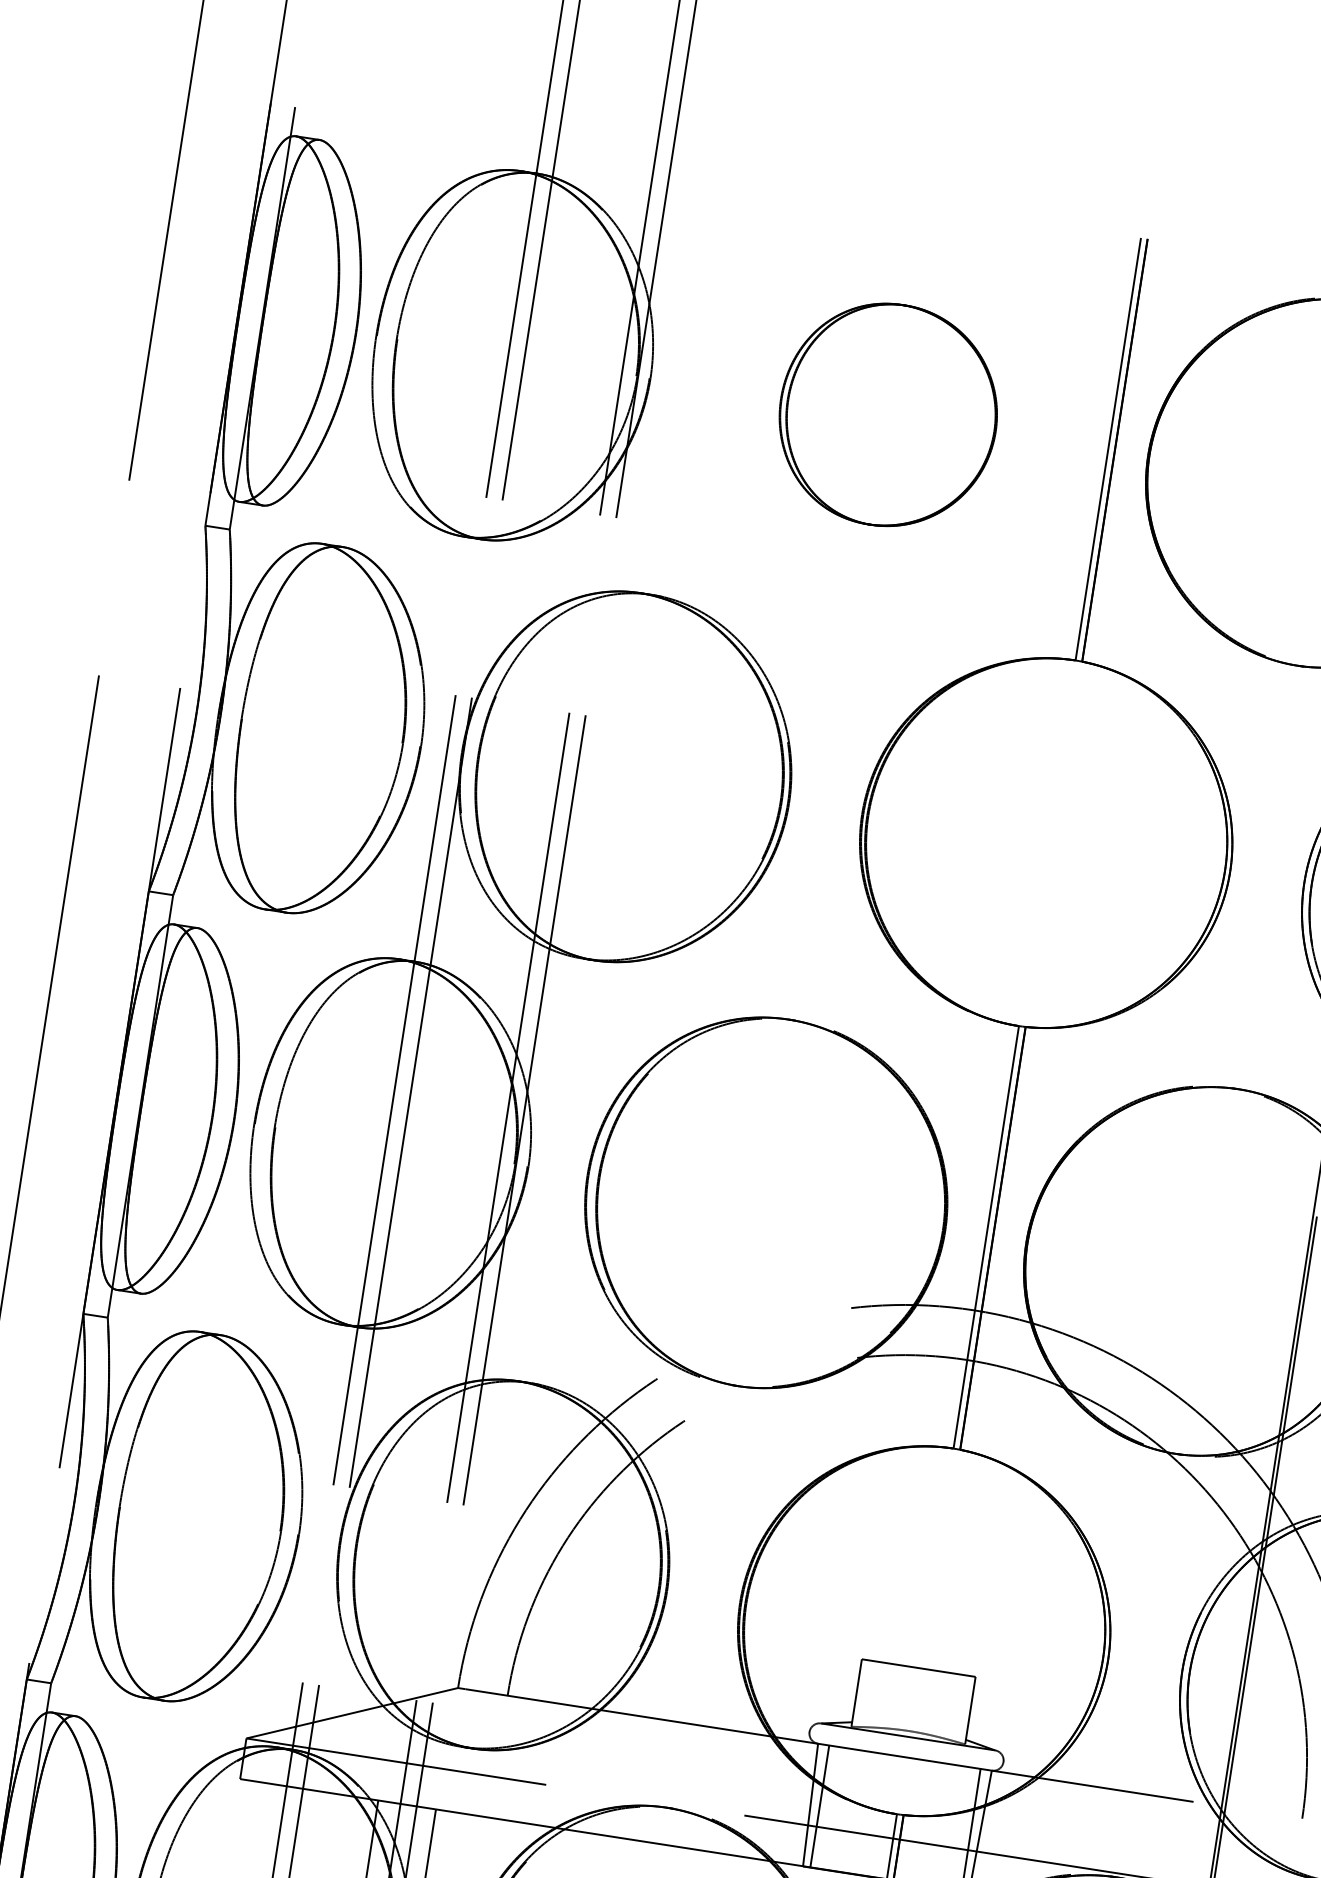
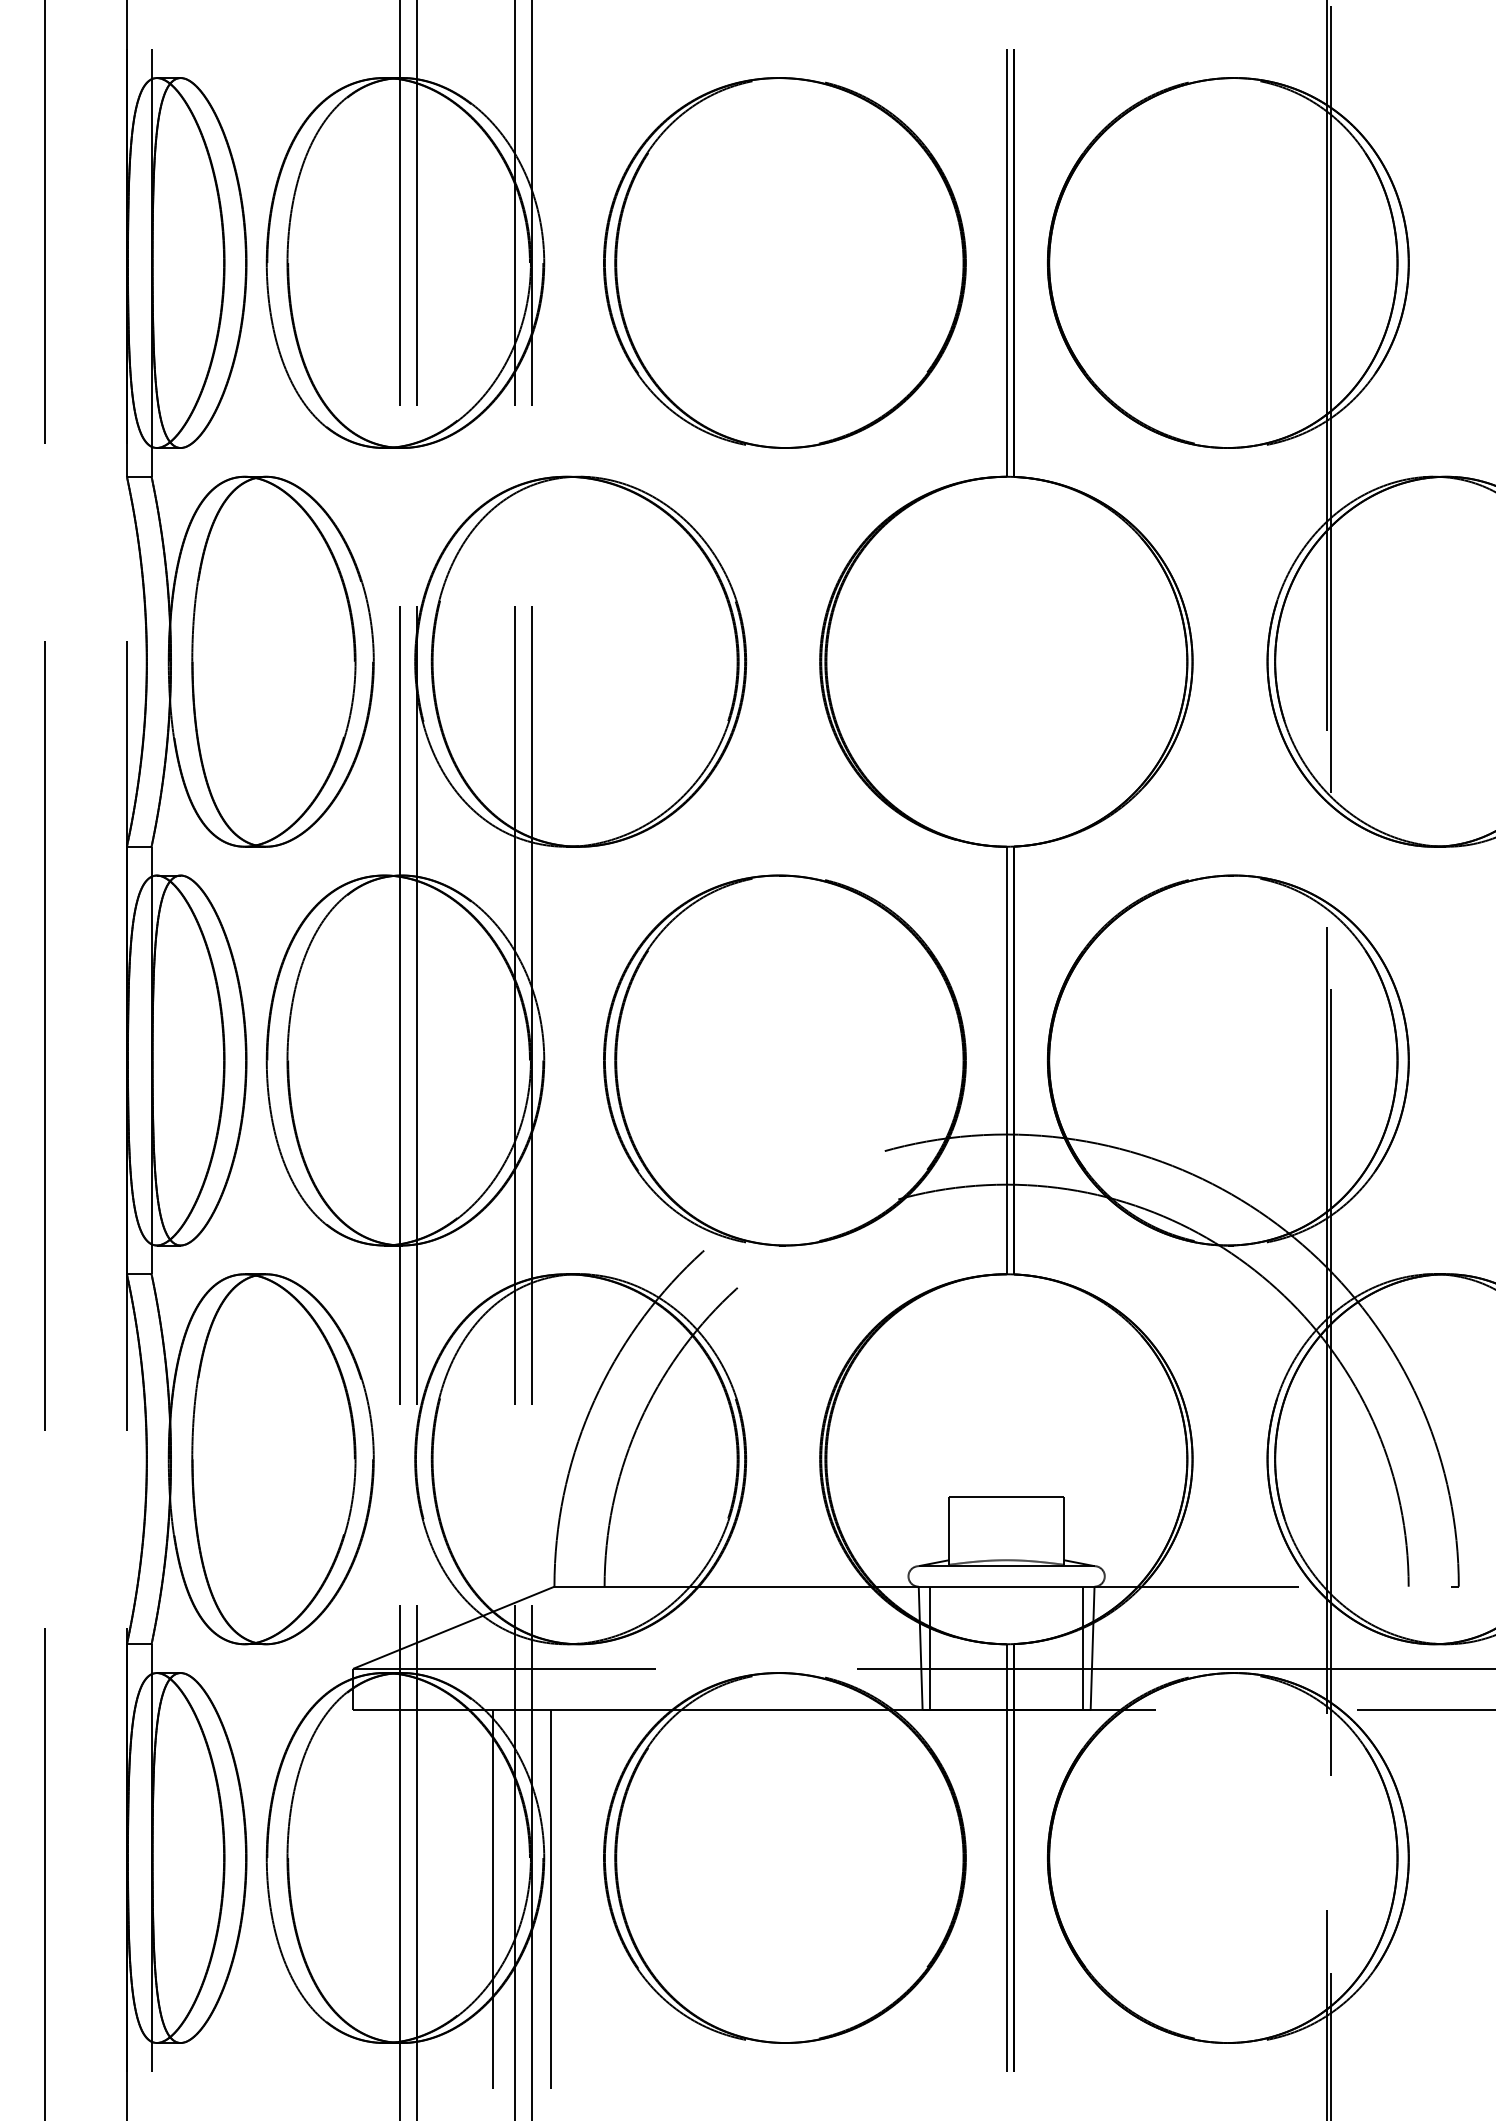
part: (888, 414) -> (784, 262), size x1.67

